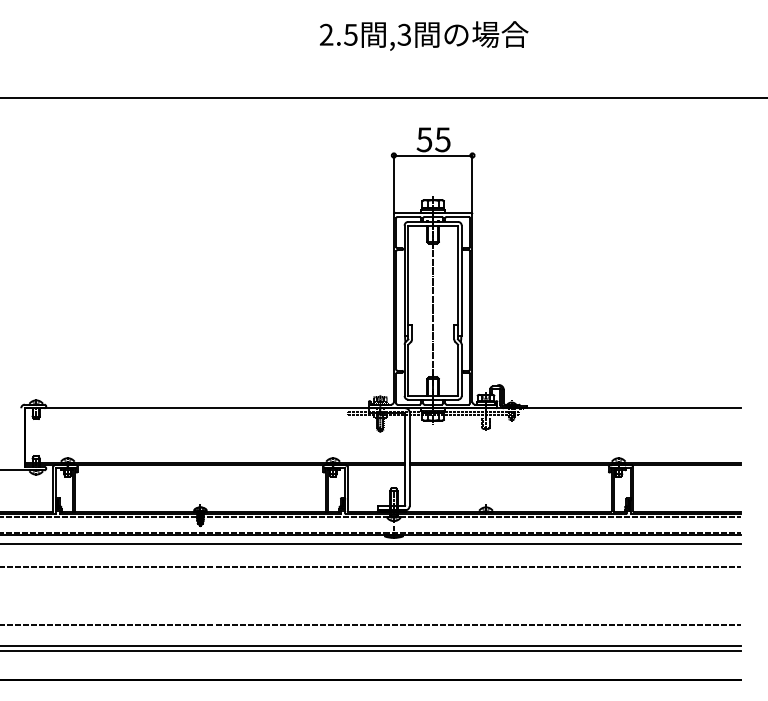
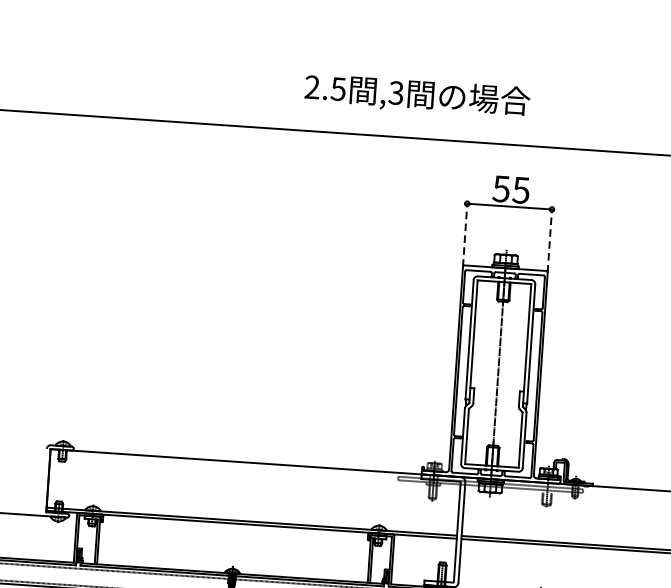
text: (424, 35) -> (417, 95), moved
line: (393, 184) -> (464, 234), solid -> dashed
line: (472, 184) -> (549, 240), solid -> dashed

